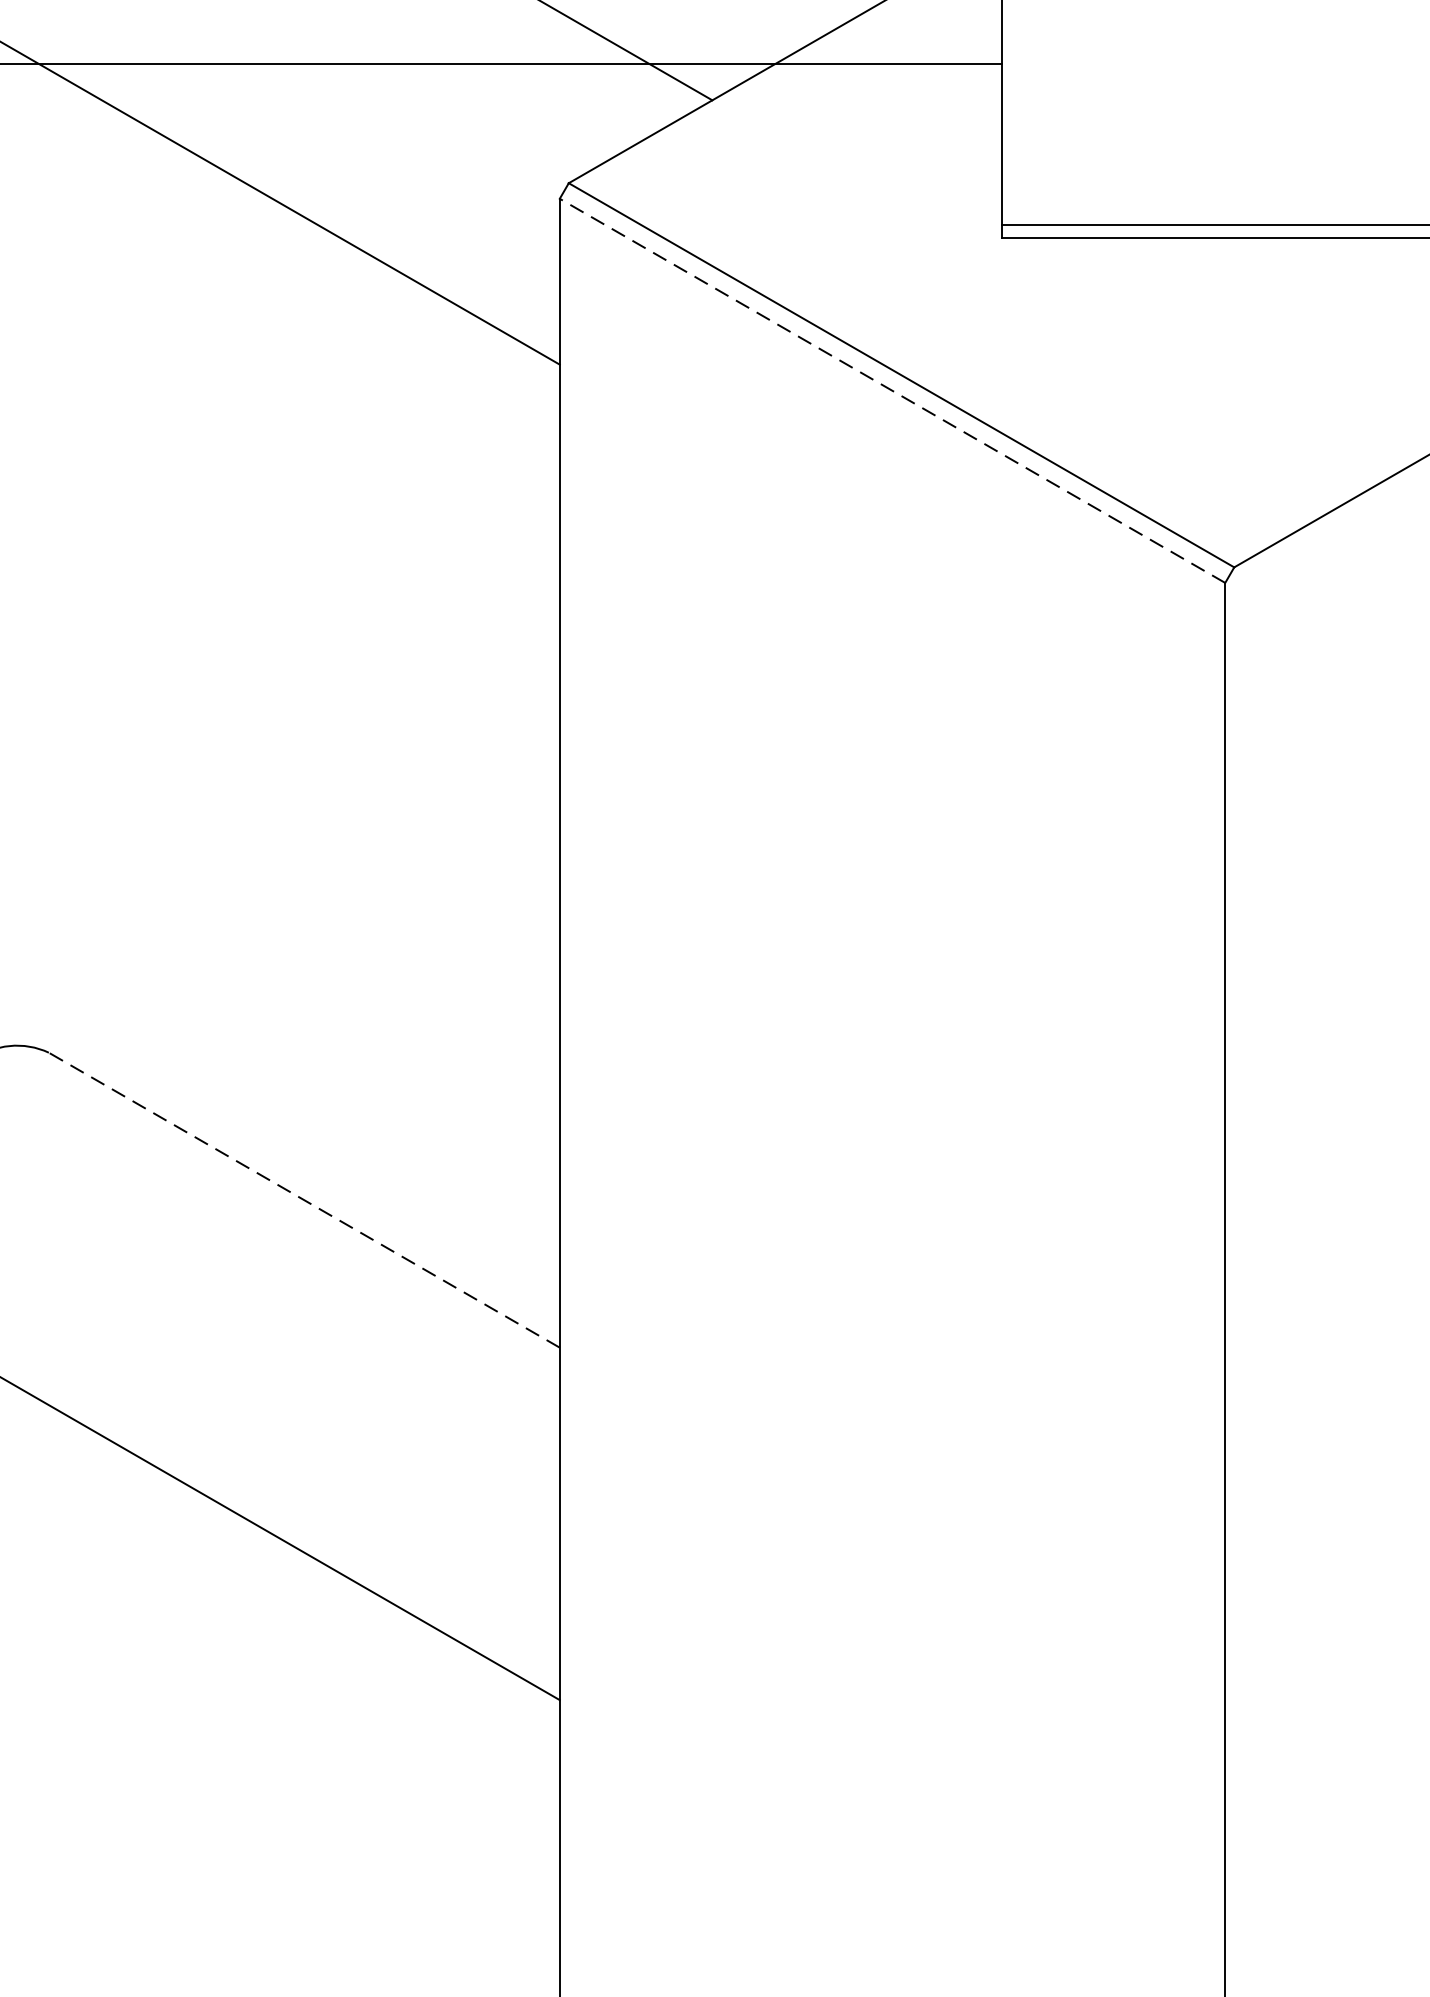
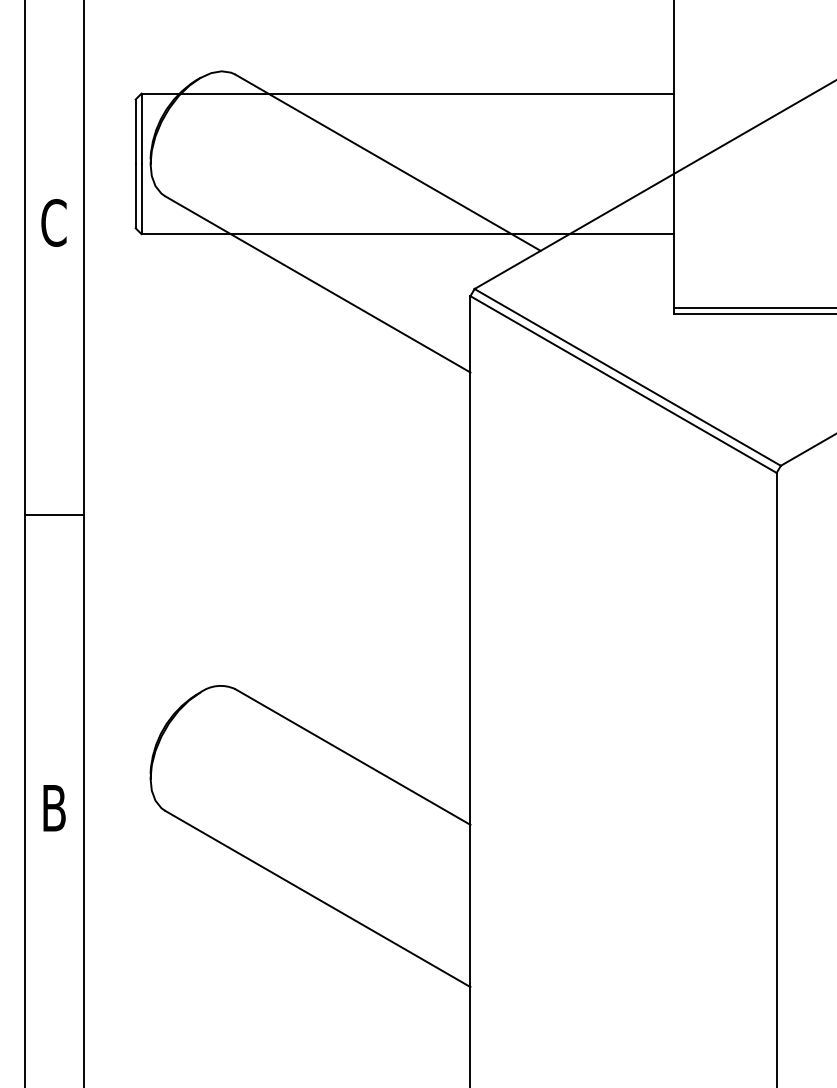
line: (892, 390) -> (623, 384), dashed -> solid
line: (303, 1201) -> (352, 757), dashed -> solid

